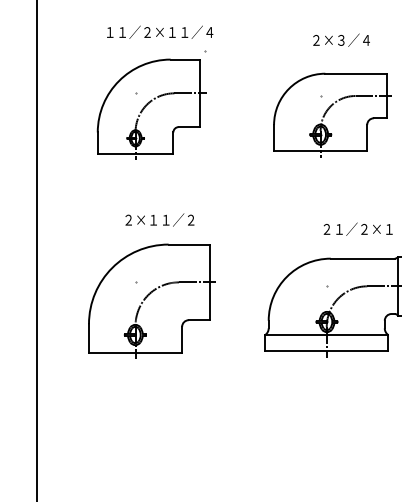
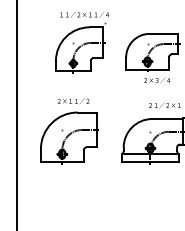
text: (342, 40) -> (157, 80), moved
part: (153, 92) -> (81, 42), moved

